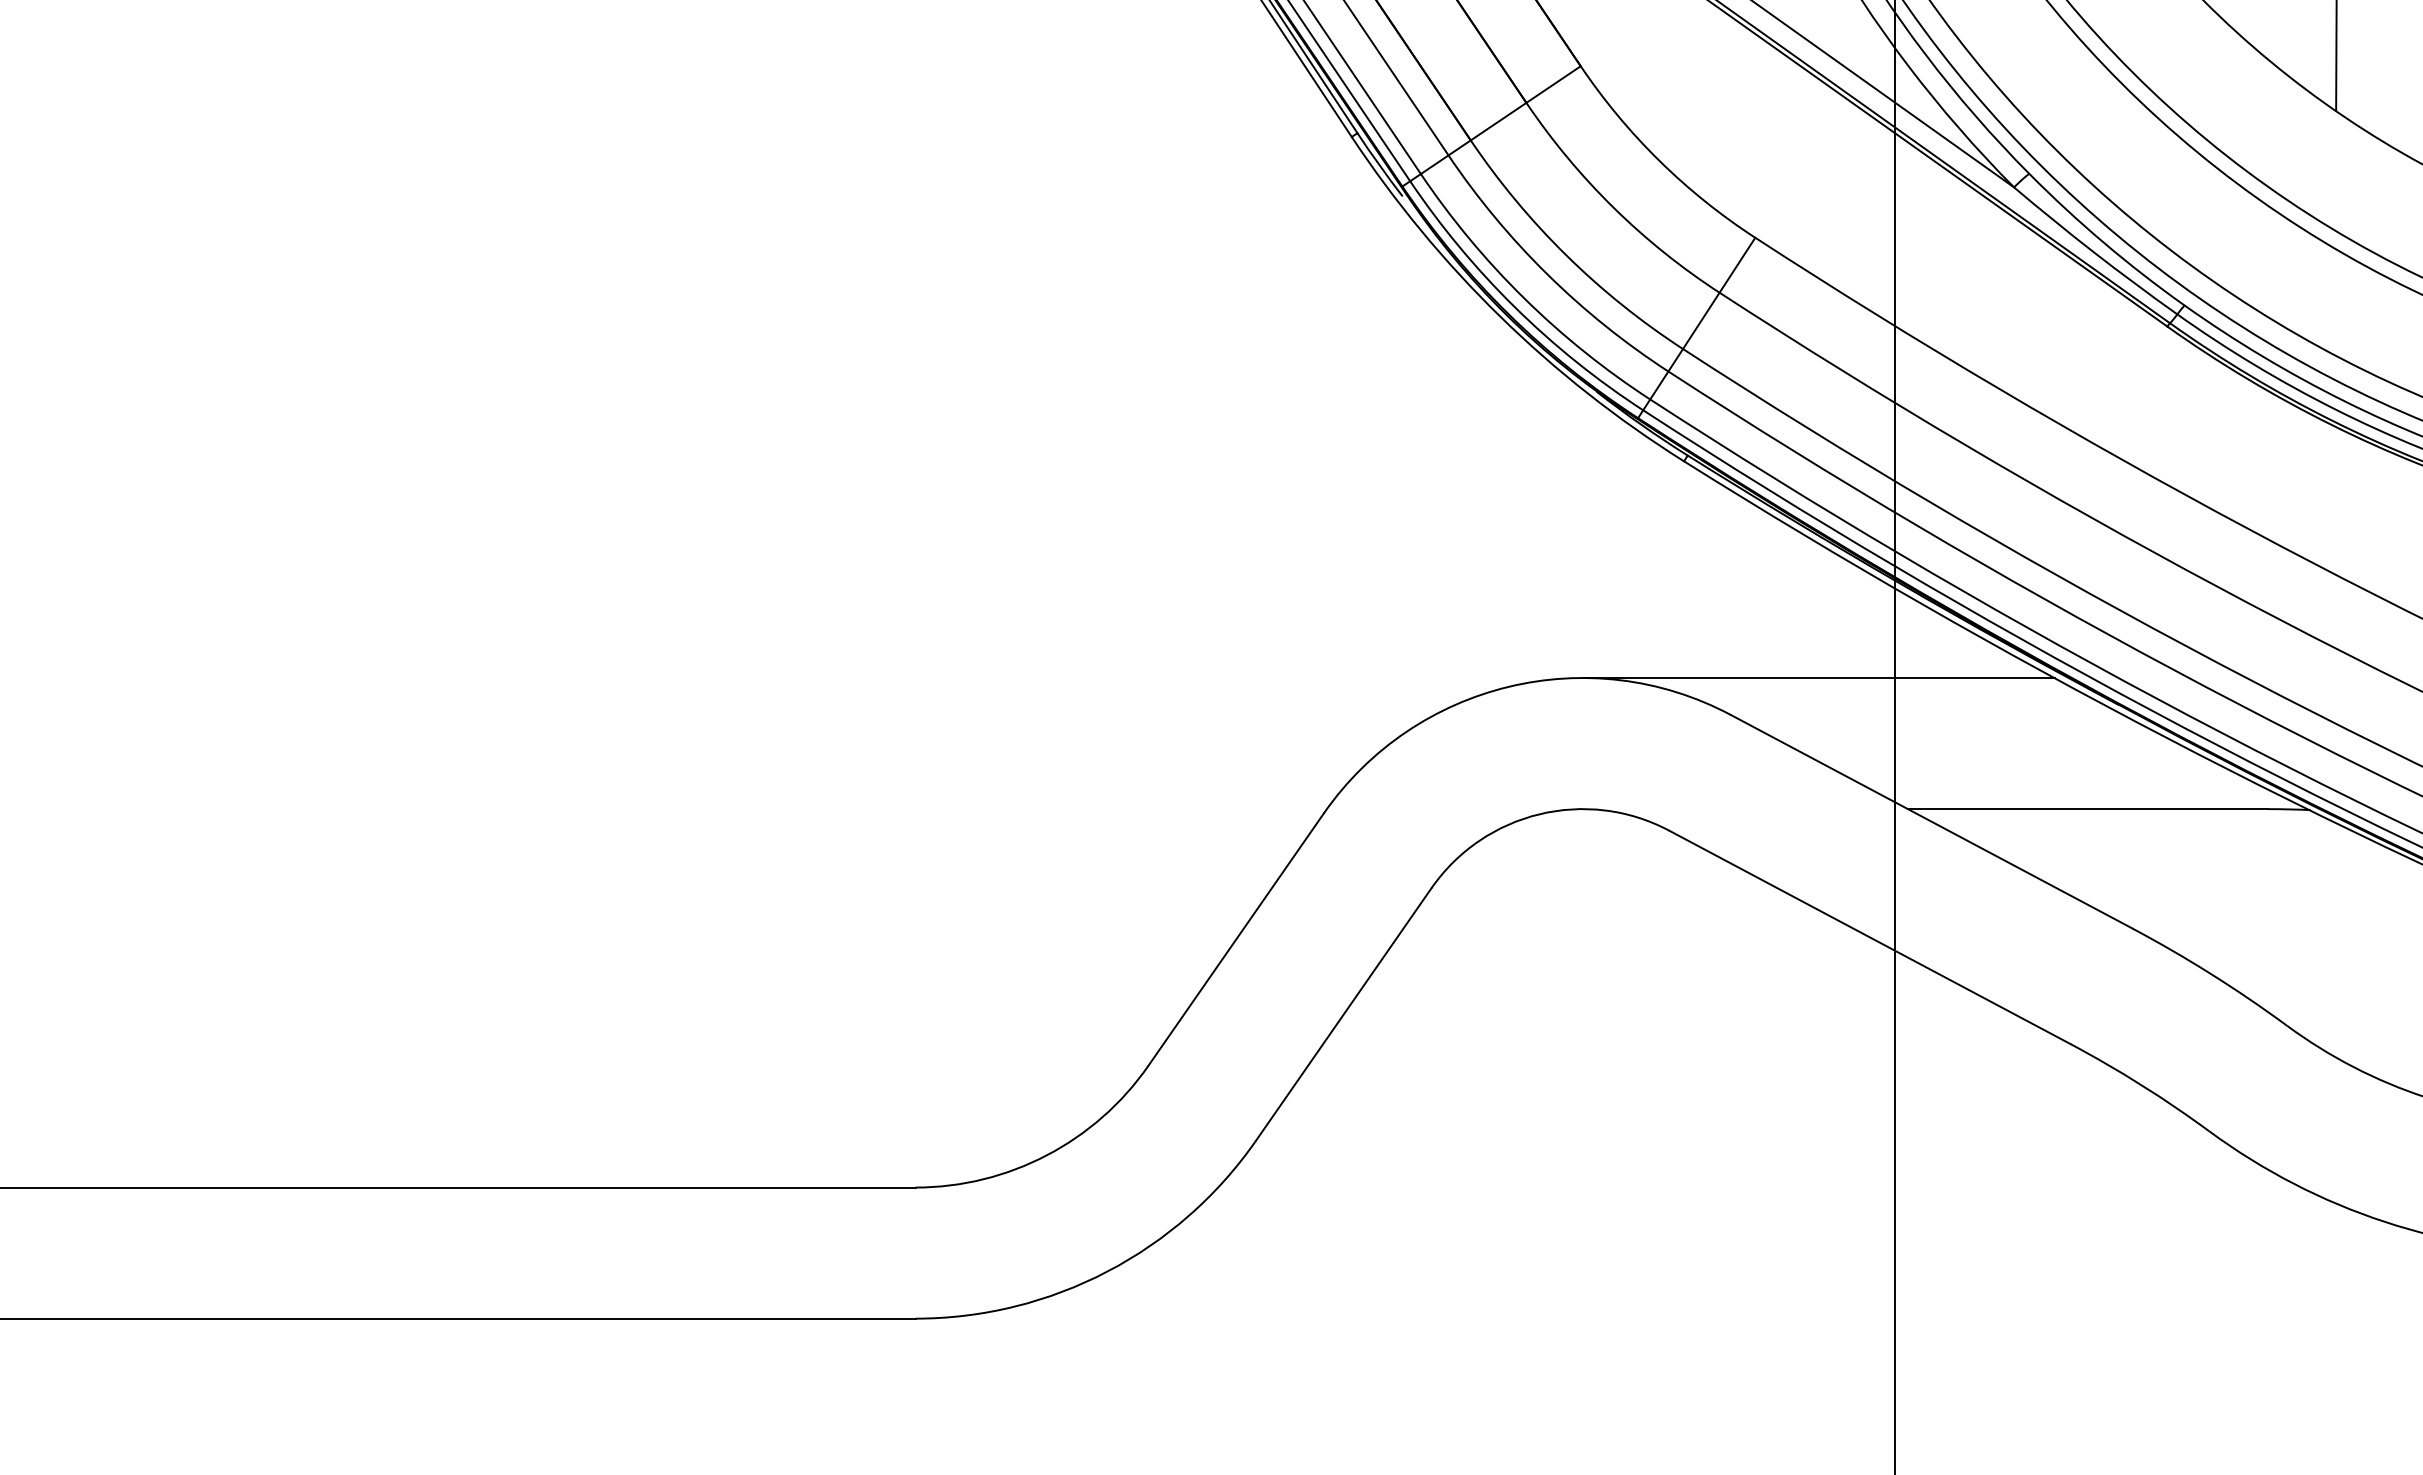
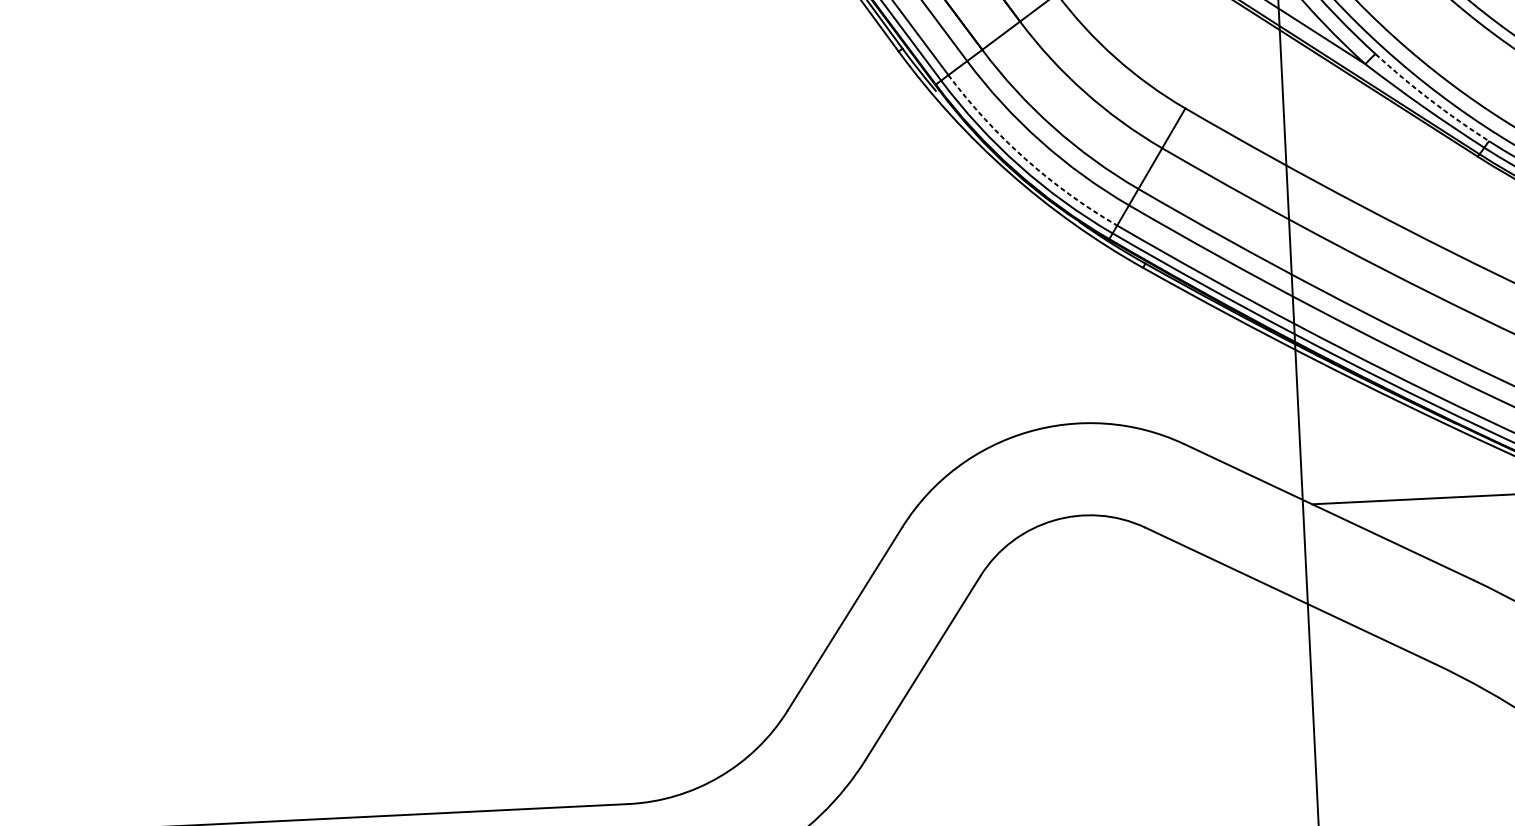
arc: (2104, 243) -> (1430, 100), solid -> dashed
arc: (1524, 298) -> (1025, 158), solid -> dashed
line: (1818, 678) -> (1244, 415), removed

